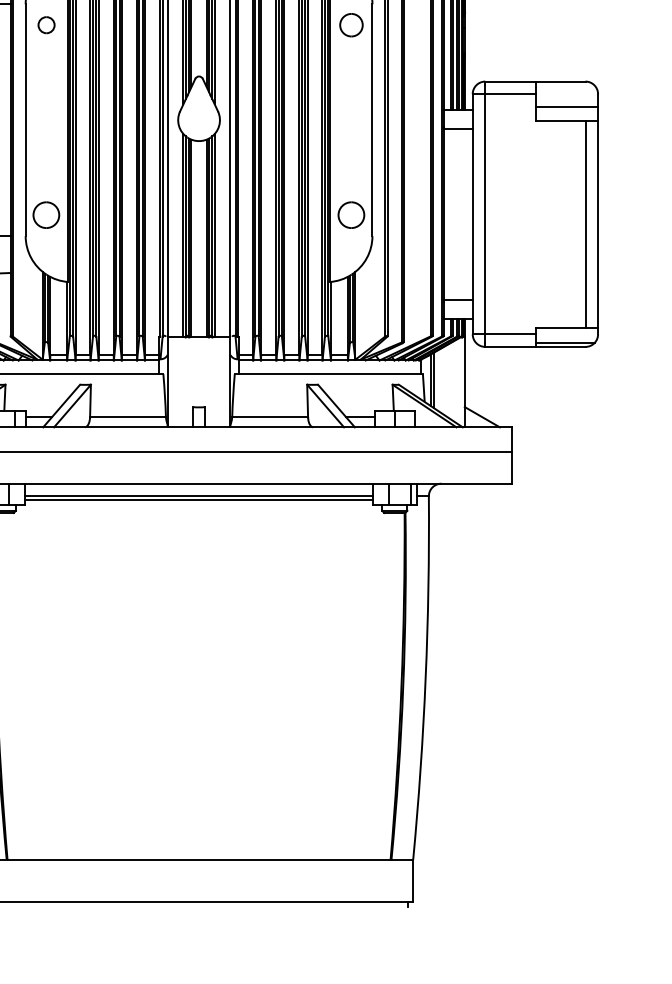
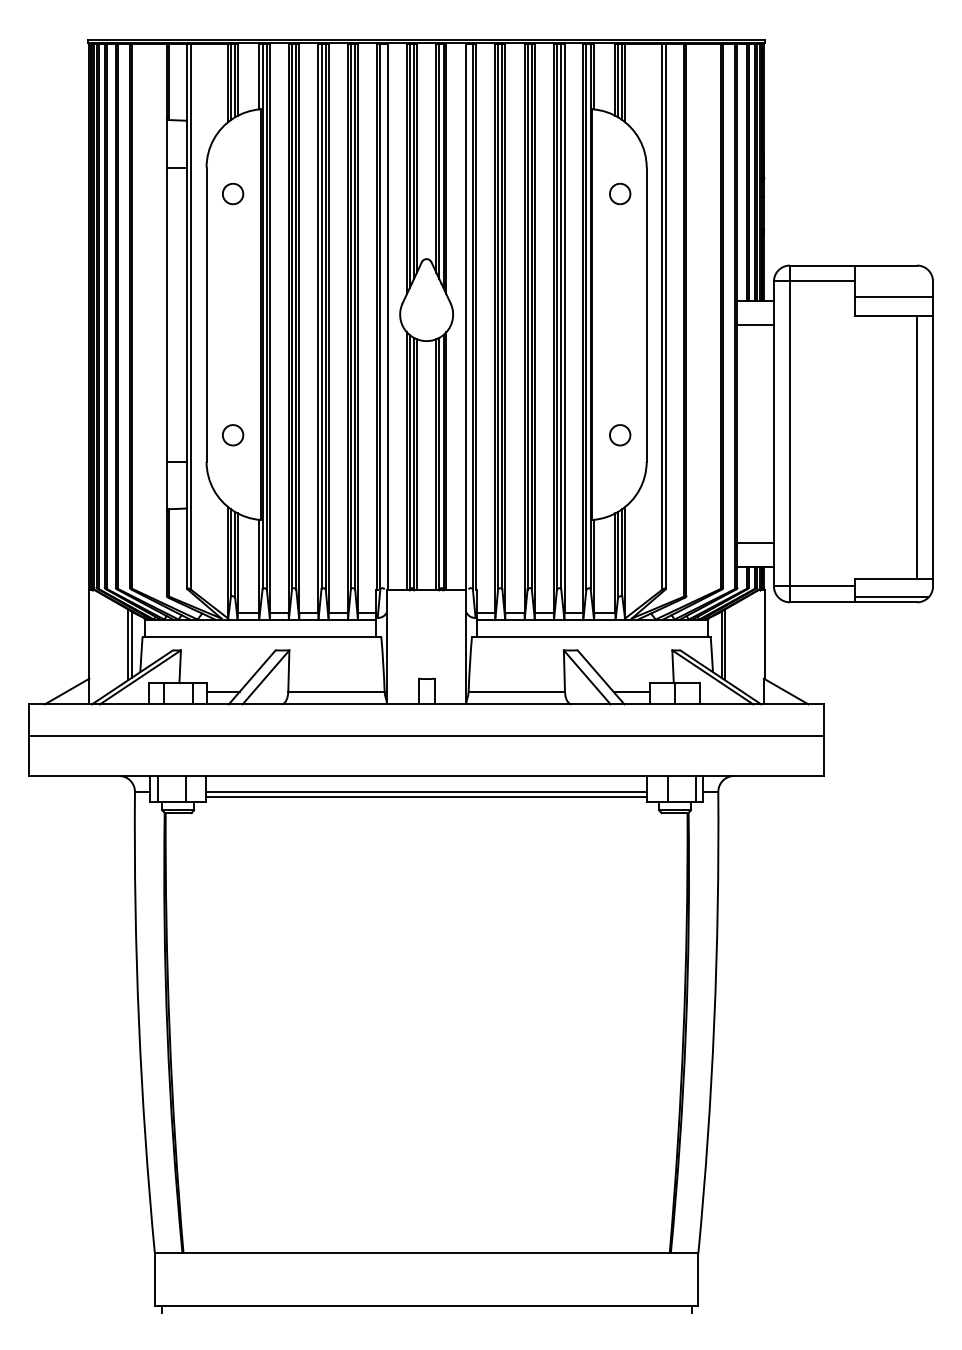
part: (351, 24) -> (620, 193), size x0.71
part: (46, 215) -> (233, 435), size x0.62
part: (351, 215) -> (620, 435), size x0.62

